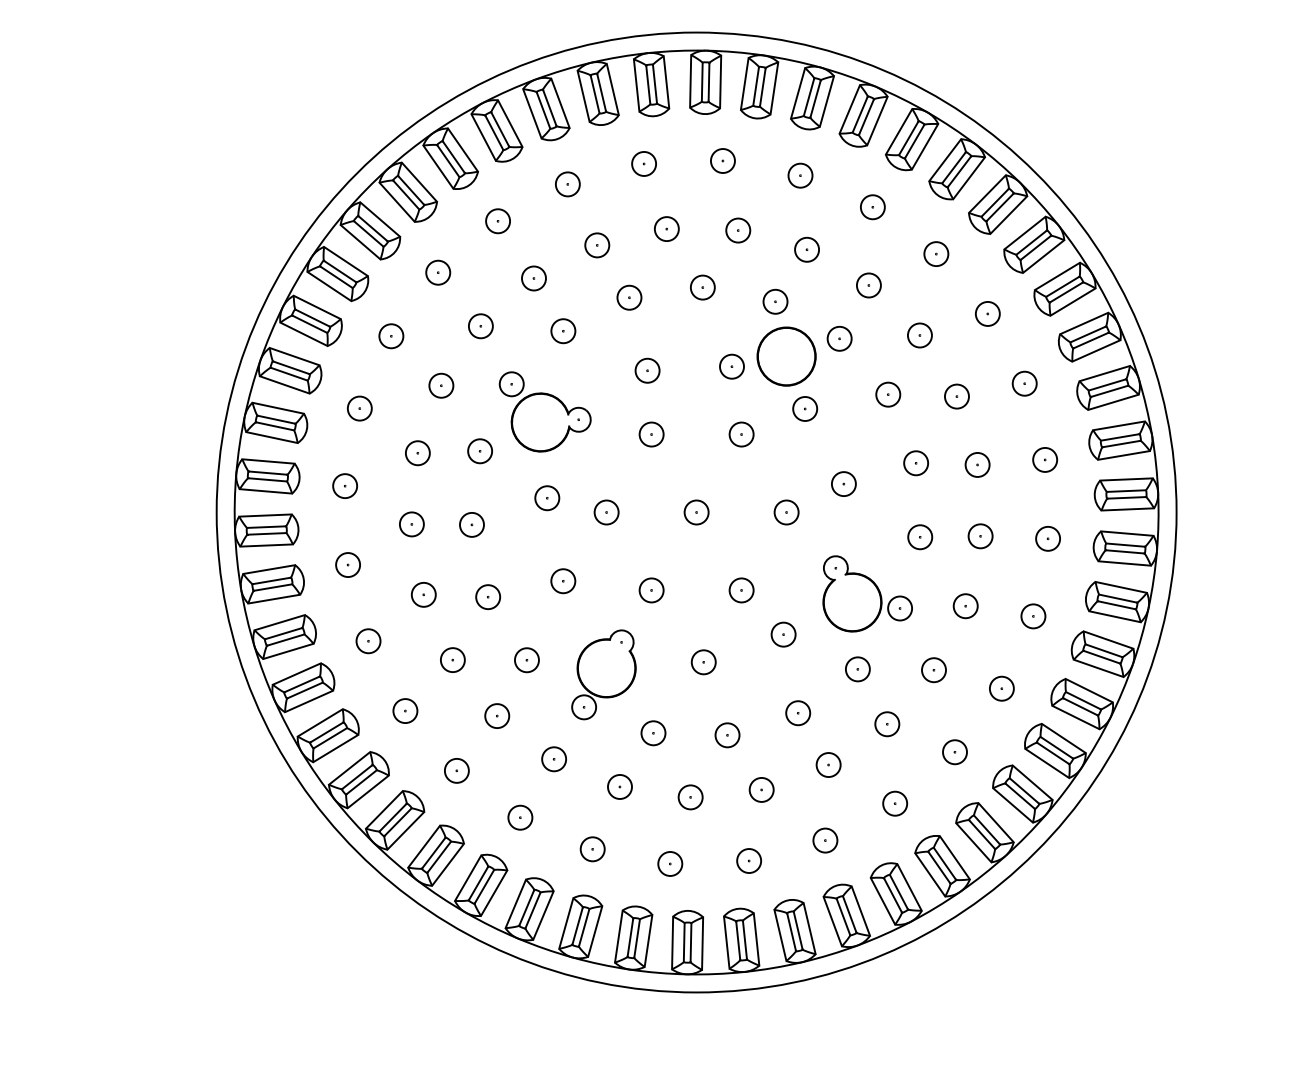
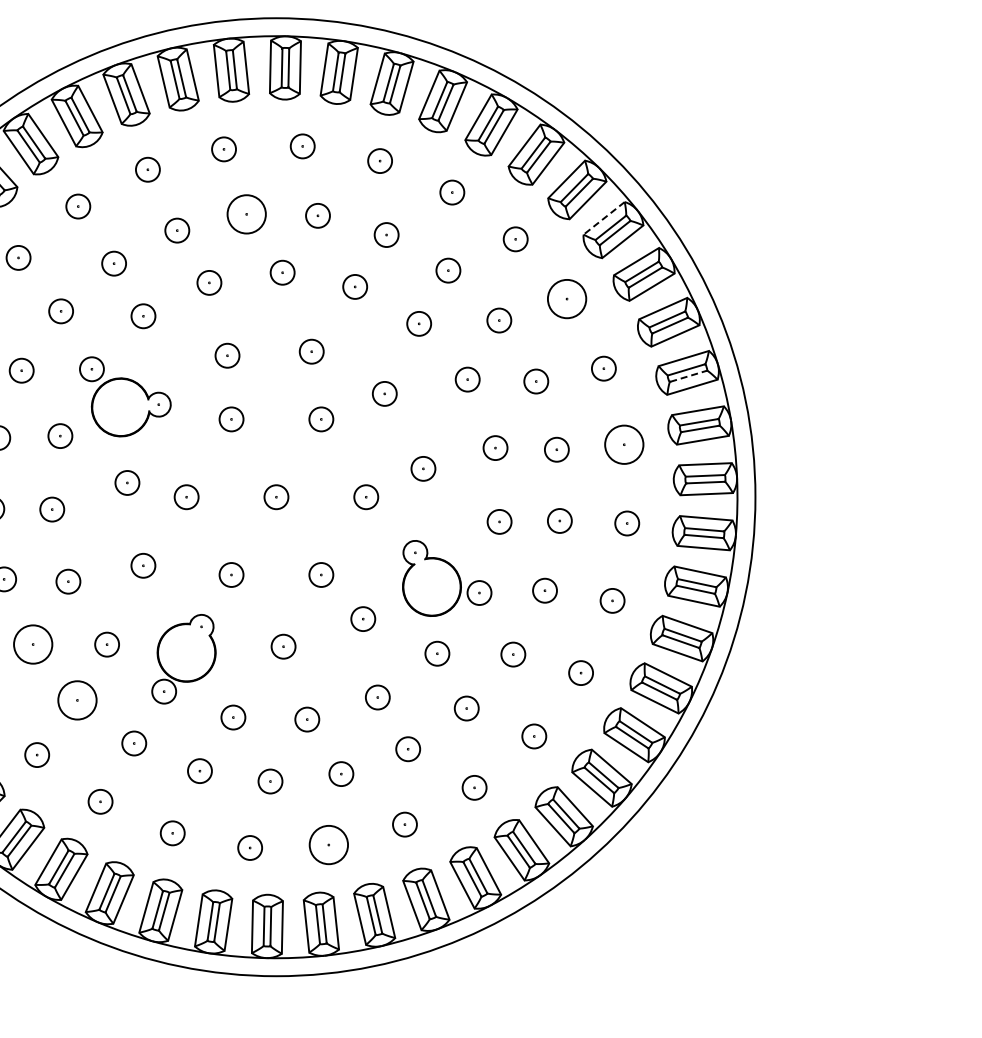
circle: (666, 229) -> (246, 214), size x1.6
line: (1024, 233) -> (603, 218), solid -> dashed
circle: (987, 313) -> (566, 298), size x1.6
circle: (786, 356) -> (366, 341), removed
line: (1110, 391) -> (689, 376), solid -> dashed
circle: (1045, 459) -> (624, 444), size x1.6
circle: (452, 660) -> (32, 644), size x1.6
circle: (497, 716) -> (77, 700), size x1.6
circle: (749, 861) -> (329, 845), size x1.6

